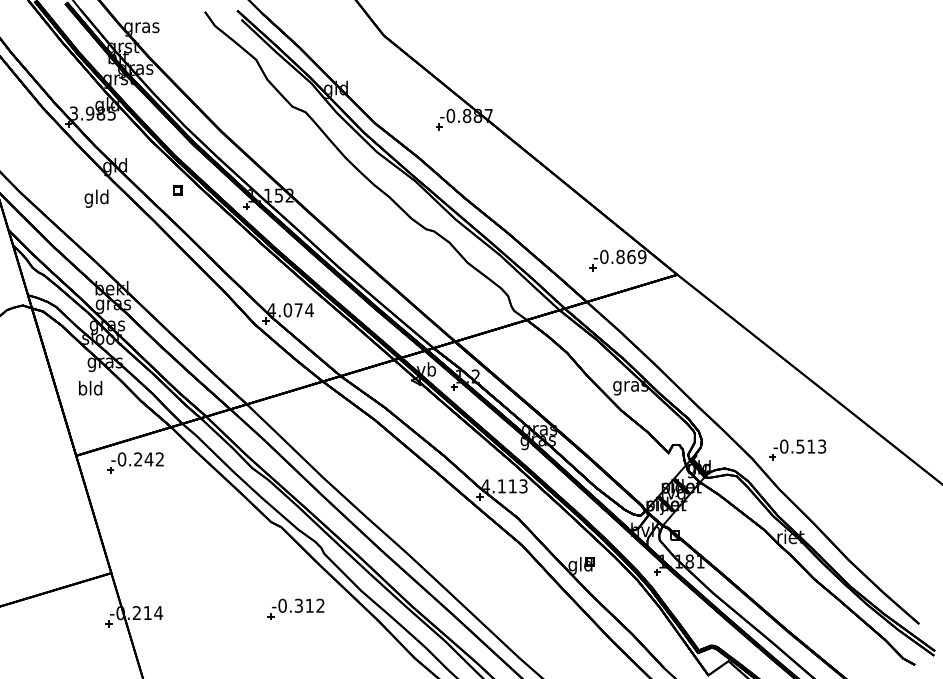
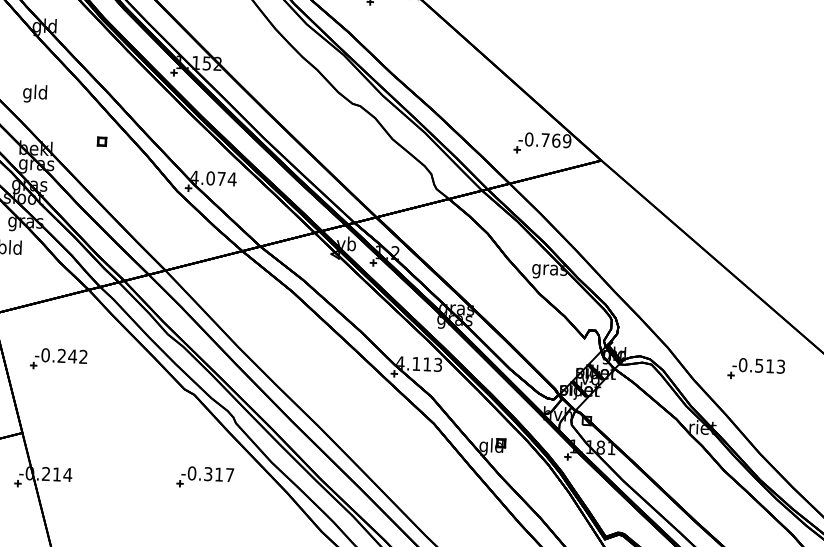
part: (177, 190) -> (101, 141), moved
text: (96, 198) -> (34, 93), moved
text: (620, 256) -> (545, 139), -0.869 -> -0.769
part: (797, 449) -> (756, 368), moved
part: (135, 462) -> (58, 358), moved
text: (320, 605) -> (229, 474), -0.312 -> -0.317

